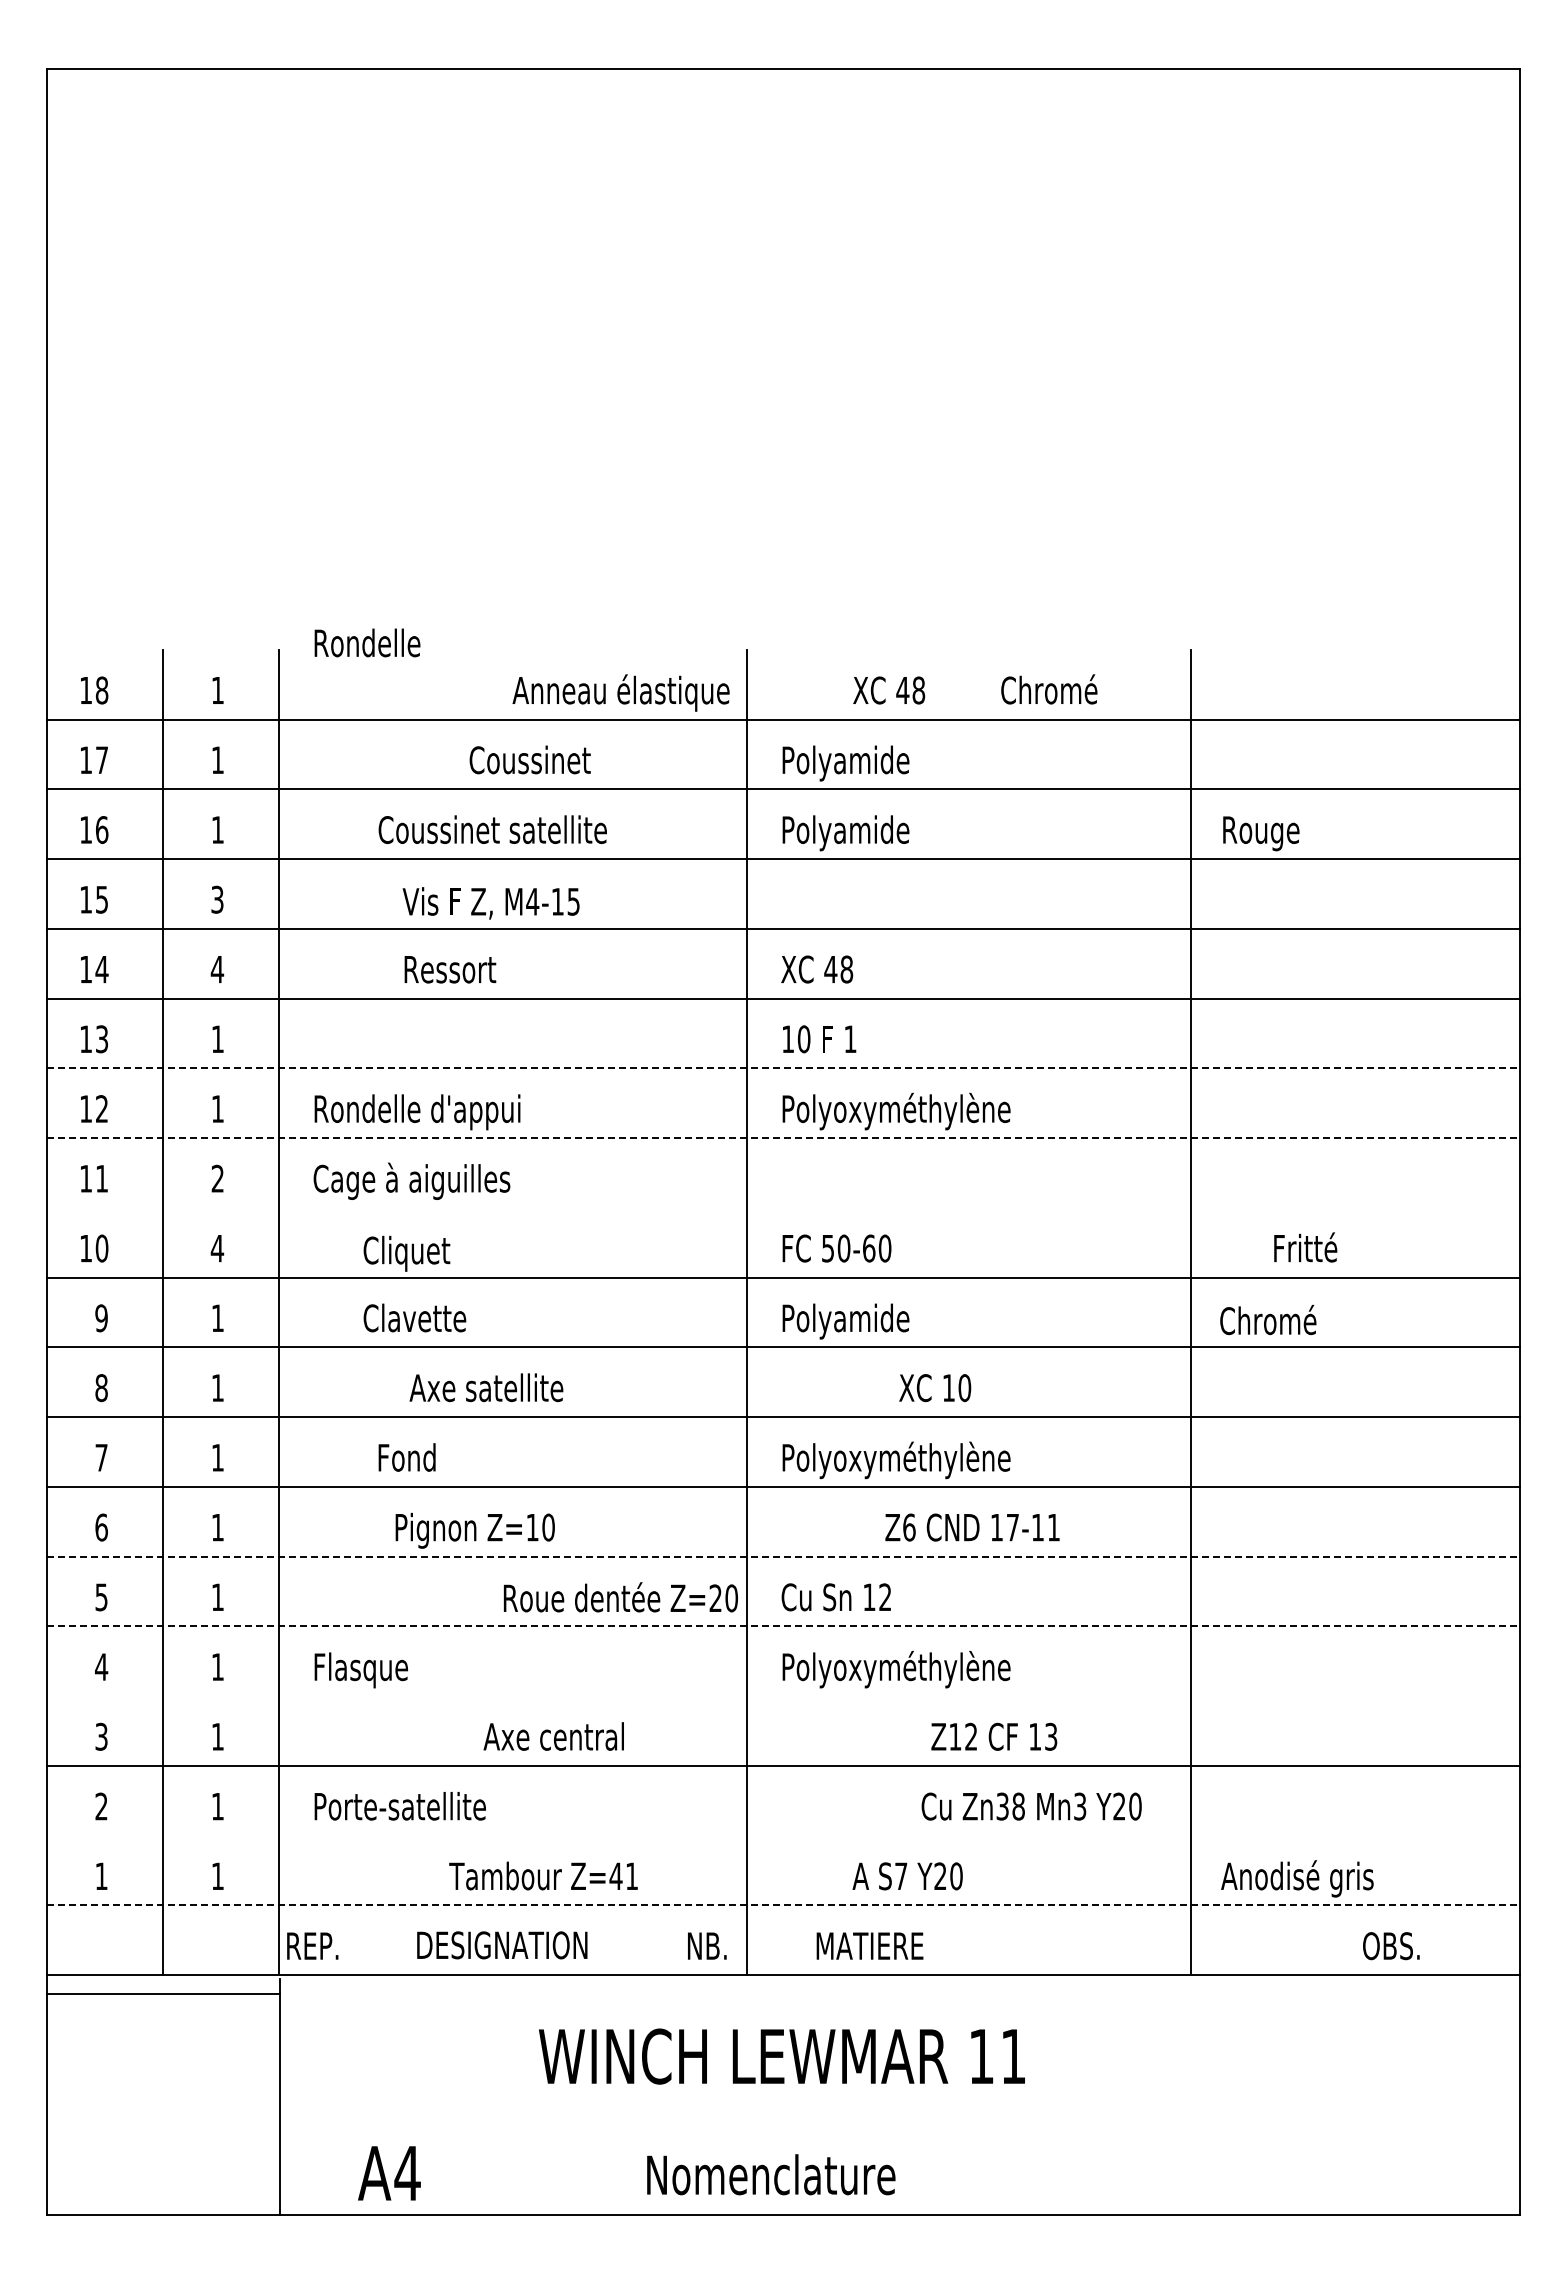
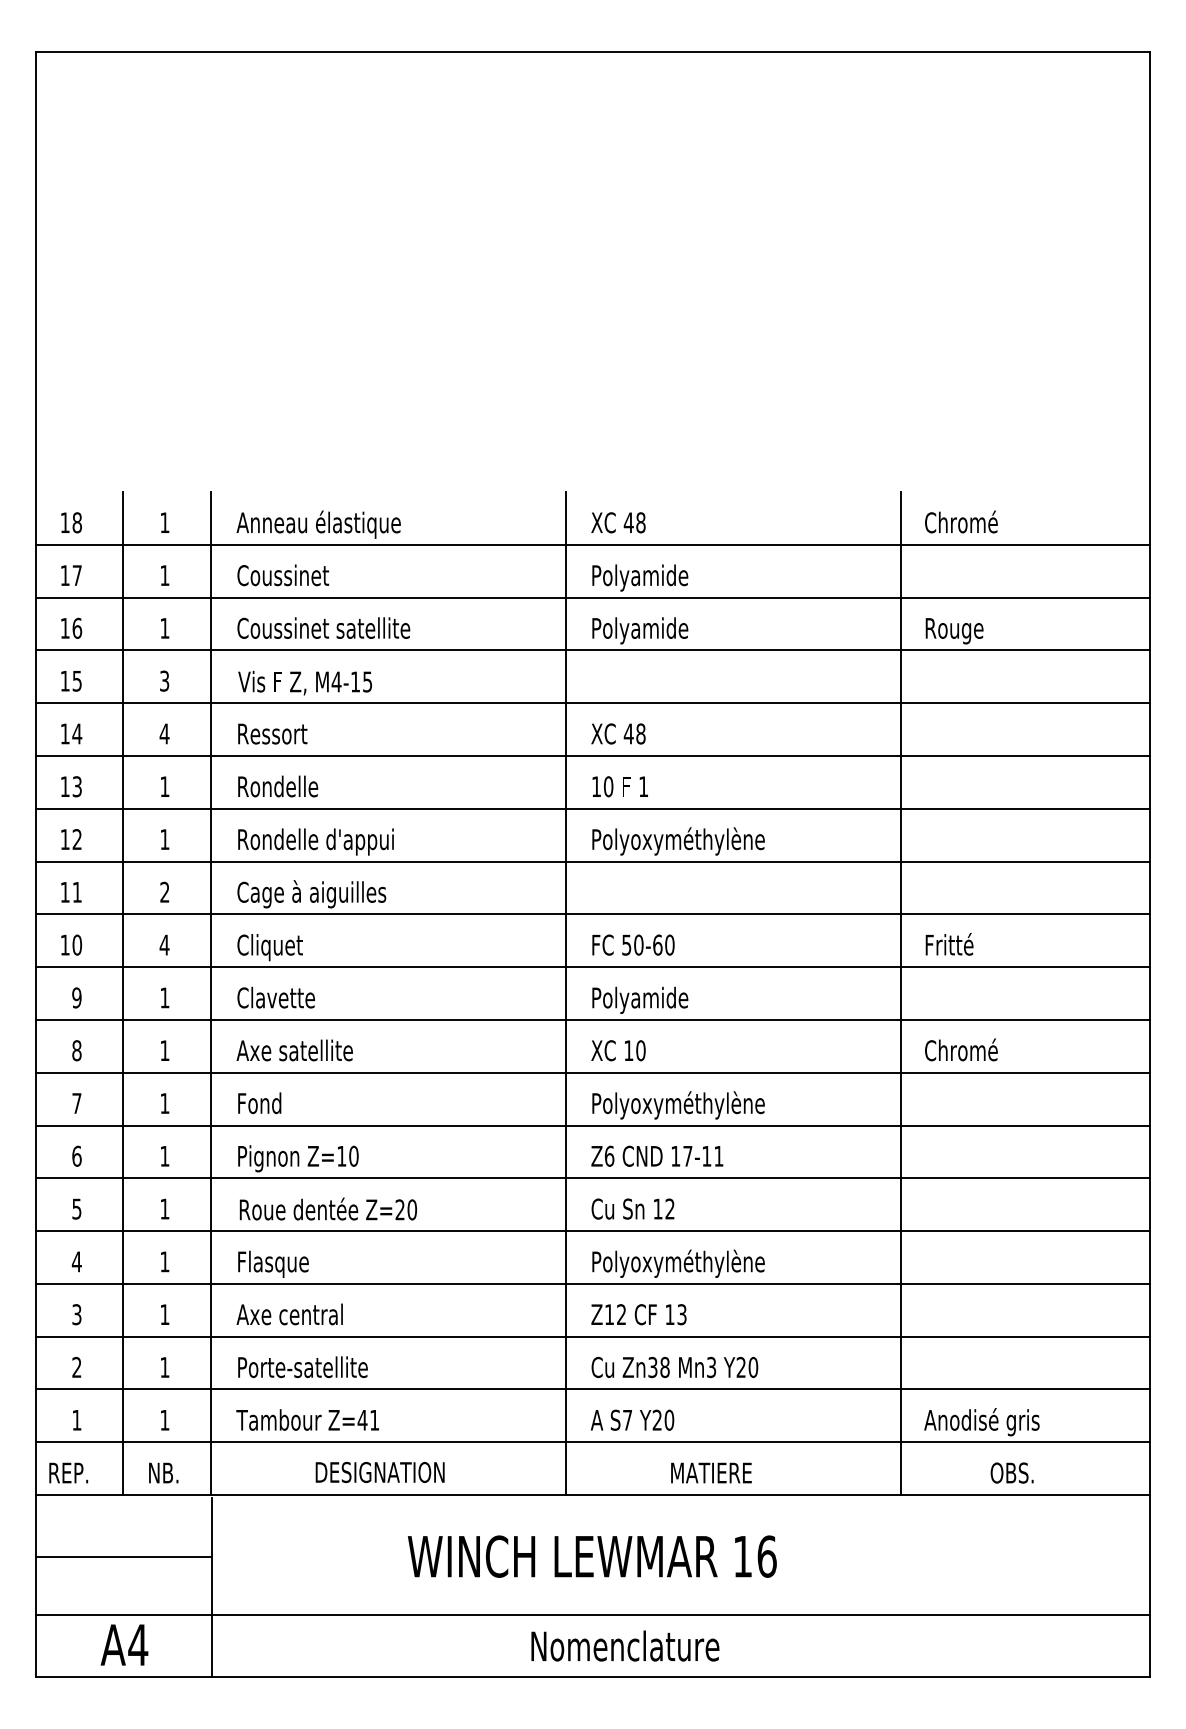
text: (367, 642) -> (278, 786), moved
text: (1049, 689) -> (961, 522), moved
text: (889, 690) -> (618, 522), moved
text: (620, 692) -> (318, 524), moved
text: (529, 759) -> (282, 575), moved
text: (492, 829) -> (323, 628), moved
text: (490, 903) -> (304, 683), moved
text: (450, 969) -> (272, 733), moved
line: (783, 1068) -> (593, 808), dashed -> solid
line: (783, 1138) -> (593, 861), dashed -> solid
line: (783, 1207) -> (593, 914), added
text: (1305, 1247) -> (949, 944), moved
text: (406, 1253) -> (269, 947), moved
text: (414, 1317) -> (275, 997), moved
text: (1268, 1320) -> (961, 1050), moved
text: (486, 1387) -> (294, 1050), moved
text: (935, 1388) -> (618, 1051), moved
text: (406, 1457) -> (259, 1103), moved
text: (972, 1527) -> (657, 1156), moved
text: (474, 1530) -> (297, 1158), moved
line: (783, 1556) -> (593, 1178), dashed -> solid
text: (620, 1597) -> (328, 1209), moved
line: (783, 1626) -> (593, 1231), dashed -> solid
line: (783, 1696) -> (593, 1284), added
text: (553, 1736) -> (289, 1314), moved
text: (994, 1736) -> (639, 1314), moved
text: (1031, 1806) -> (674, 1367), moved
line: (783, 1835) -> (593, 1389), added
text: (543, 1875) -> (307, 1419), moved
text: (907, 1876) -> (632, 1420), moved
line: (783, 1905) -> (593, 1442), dashed -> solid
text: (312, 1945) -> (68, 1472), moved
text: (707, 1945) -> (163, 1472), moved
text: (869, 1945) -> (711, 1472), moved
text: (1391, 1946) -> (1012, 1473), moved
line: (163, 1993) -> (123, 1556), moved
text: (1013, 2056) -> (767, 1556), 11 -> 16
line: (783, 2134) -> (593, 1615), added
text: (389, 2173) -> (124, 1645), moved
text: (771, 2174) -> (625, 1645), moved

